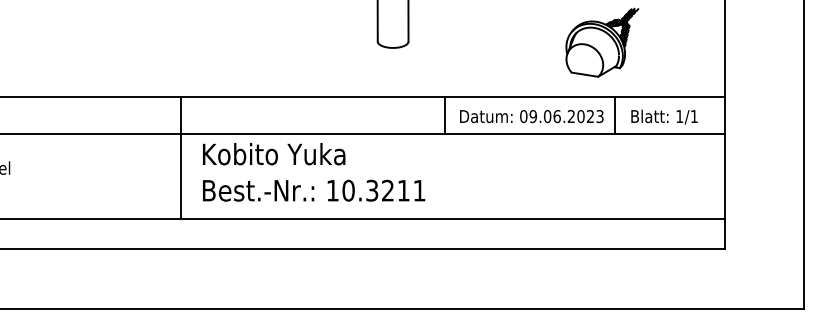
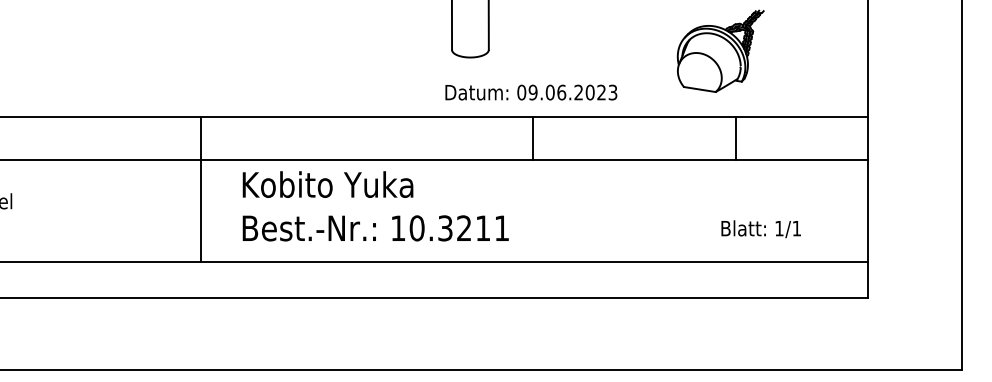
text: (531, 116) -> (531, 92), moved
text: (663, 117) -> (760, 229), moved
line: (180, 157) -> (201, 188), moved

